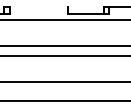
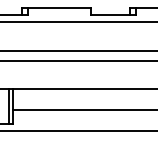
line: (38, 7) -> (59, 8), added

